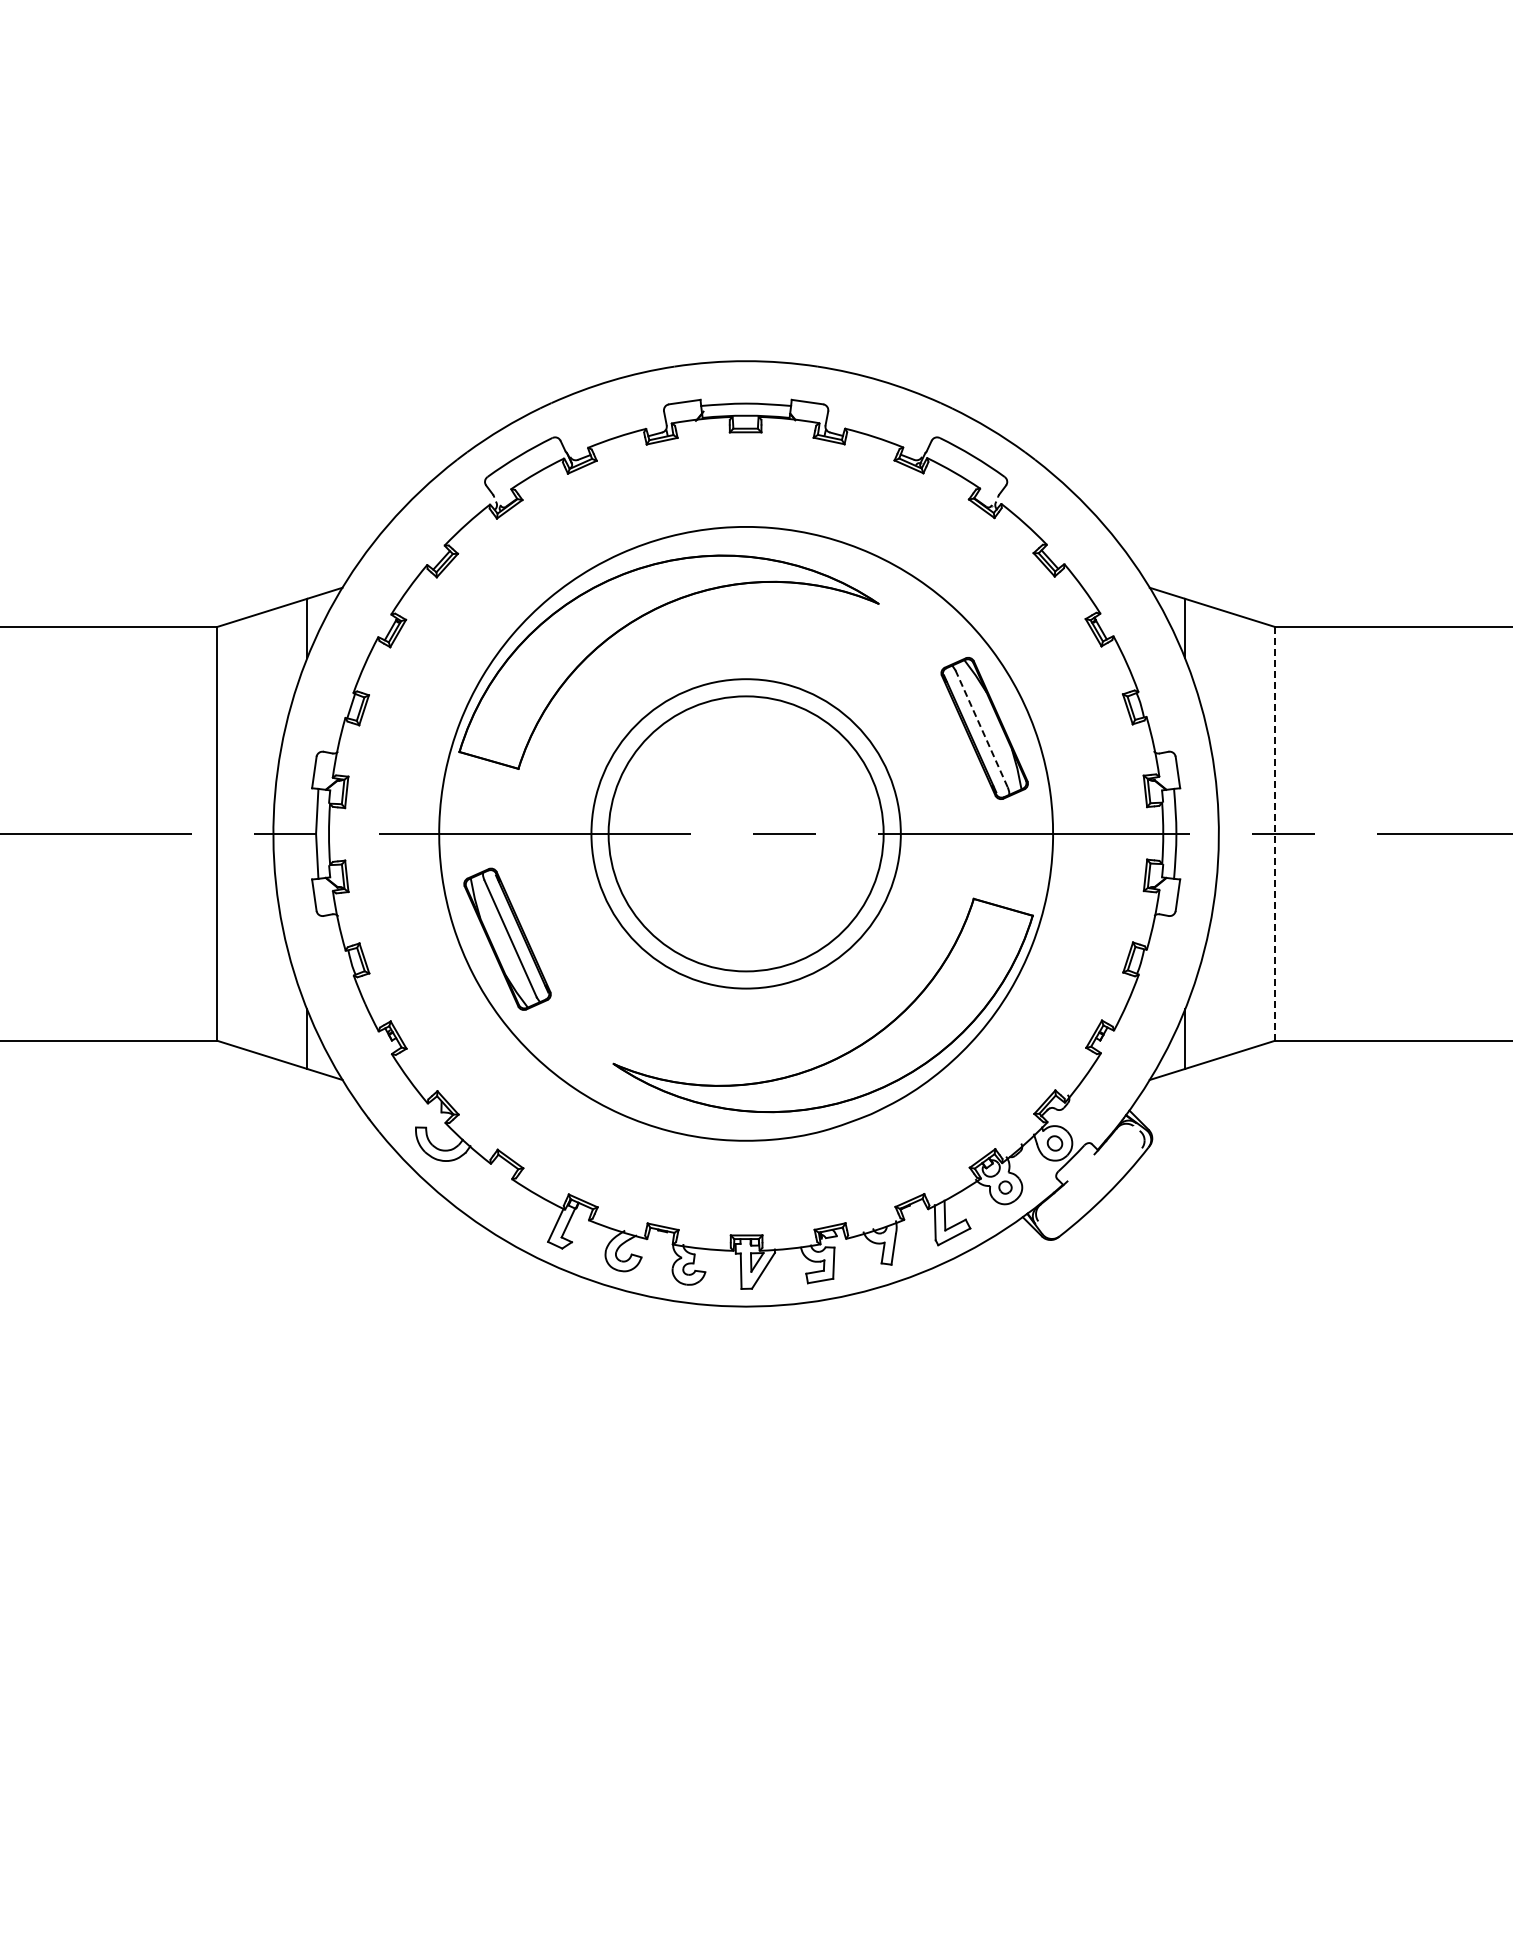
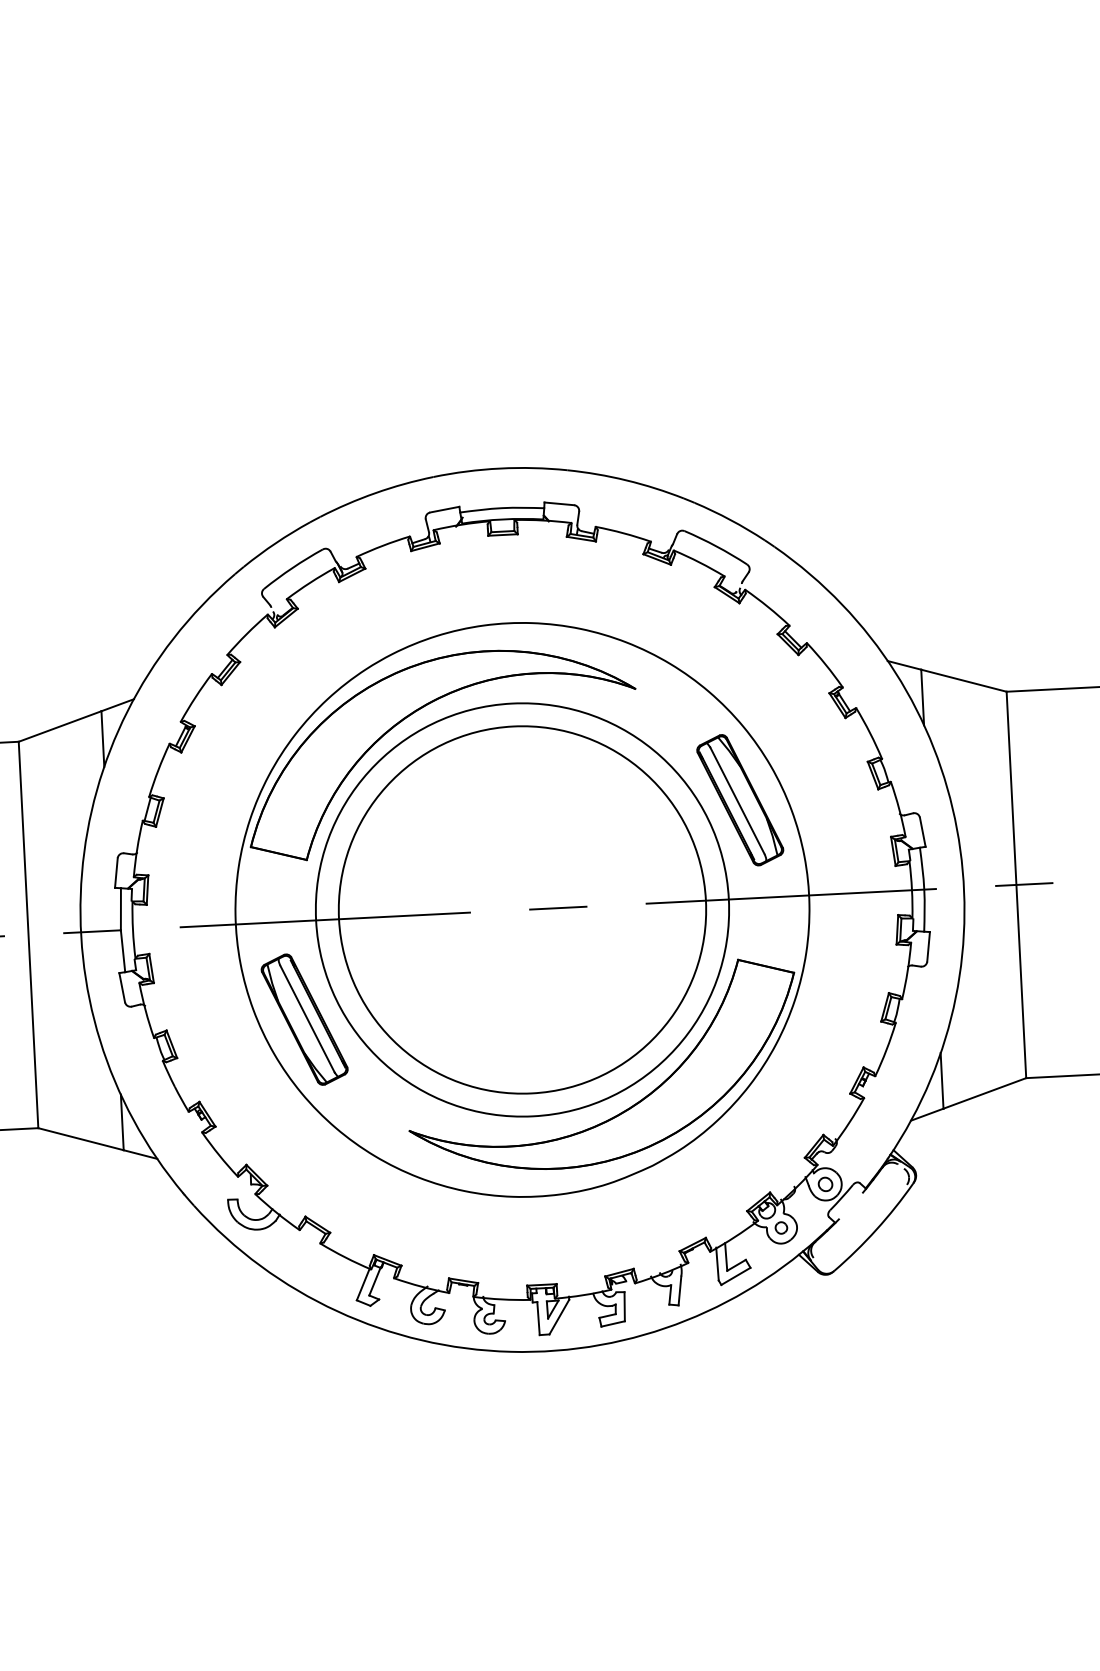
line: (981, 729) -> (737, 801), dashed -> solid
circle: (745, 833) -> (521, 909), size x1.43
circle: (746, 833) -> (522, 909), size x1.43
line: (1275, 833) -> (1016, 884), dashed -> solid

